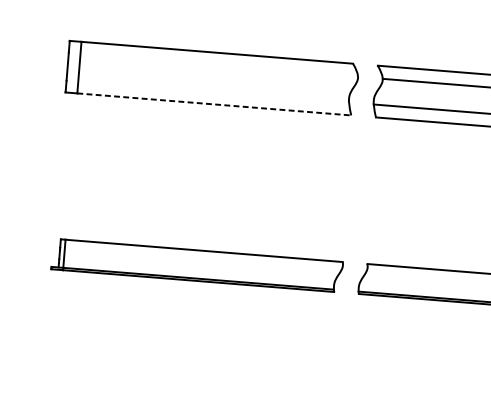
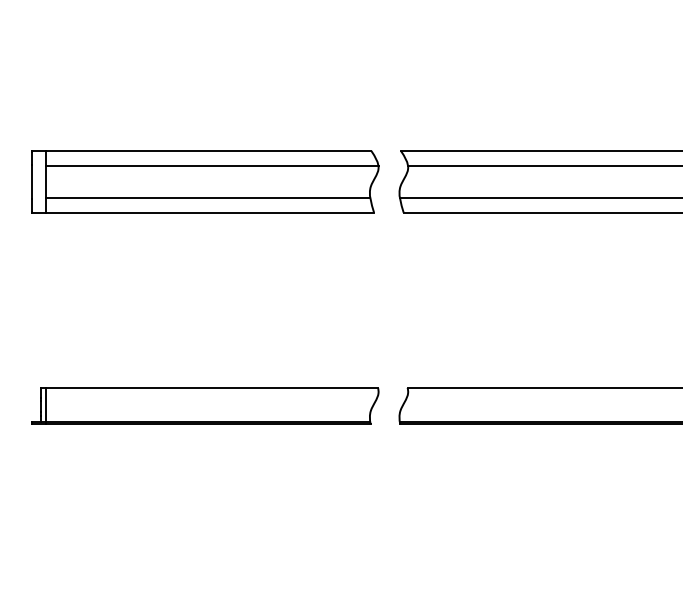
line: (219, 65) -> (212, 166), added
line: (213, 91) -> (208, 197), added
line: (214, 104) -> (210, 212), dashed -> solid

